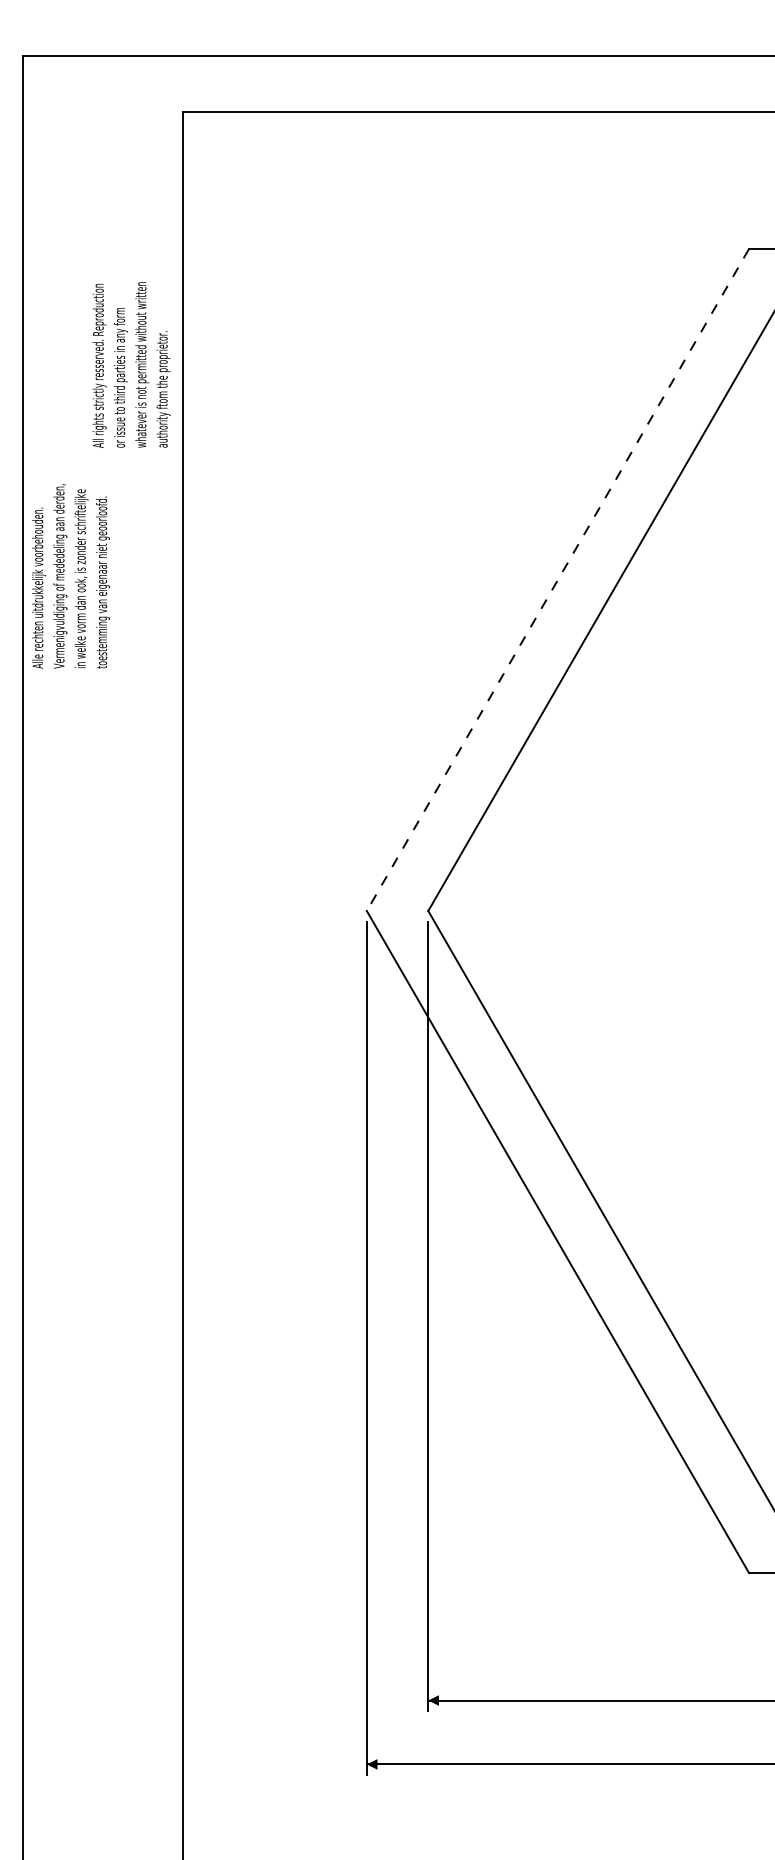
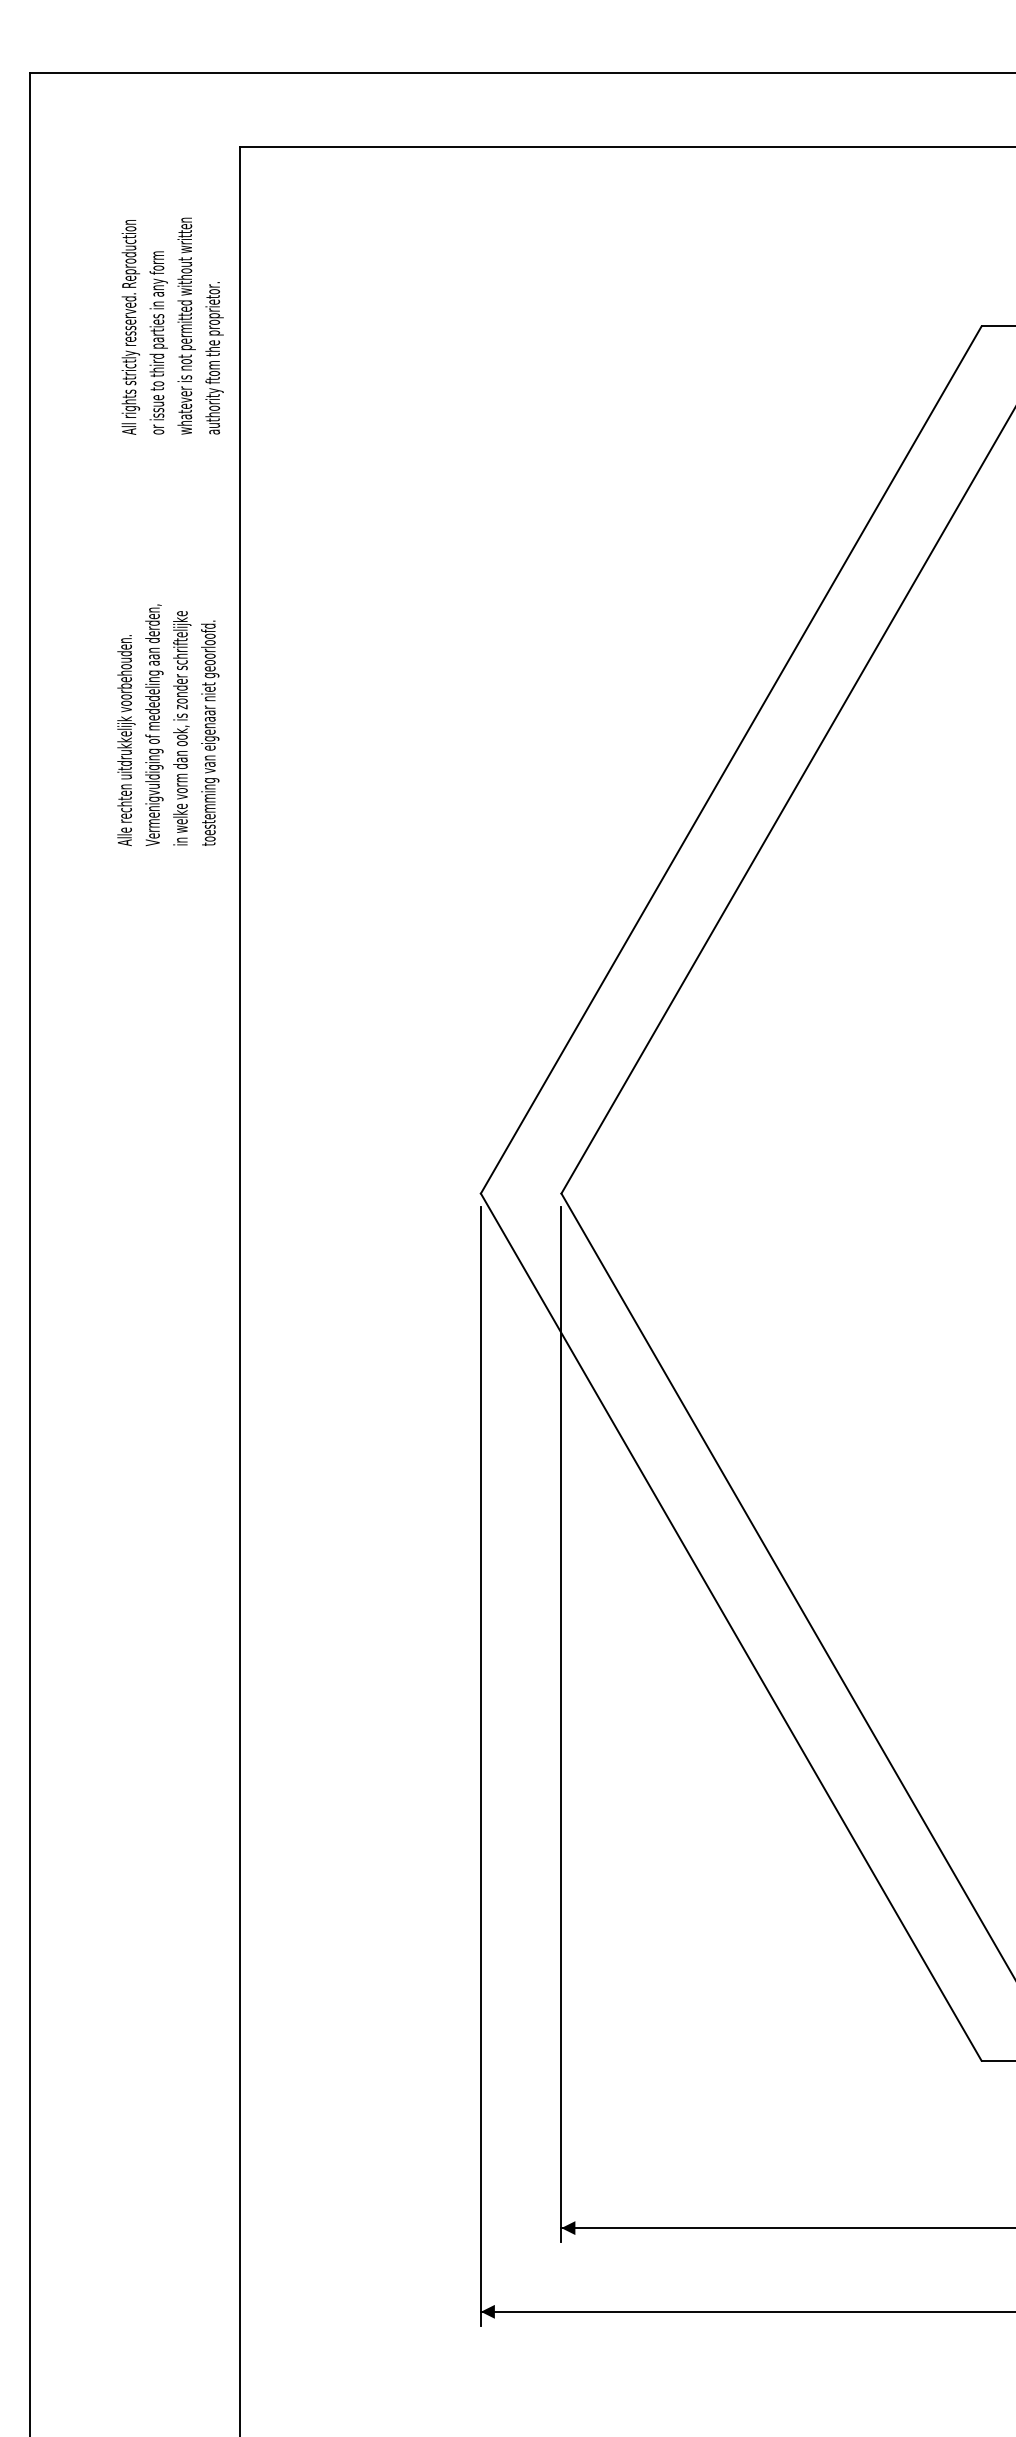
text: (131, 364) -> (172, 325), moved
text: (71, 576) -> (168, 725), moved
line: (558, 580) -> (731, 760), dashed -> solid

